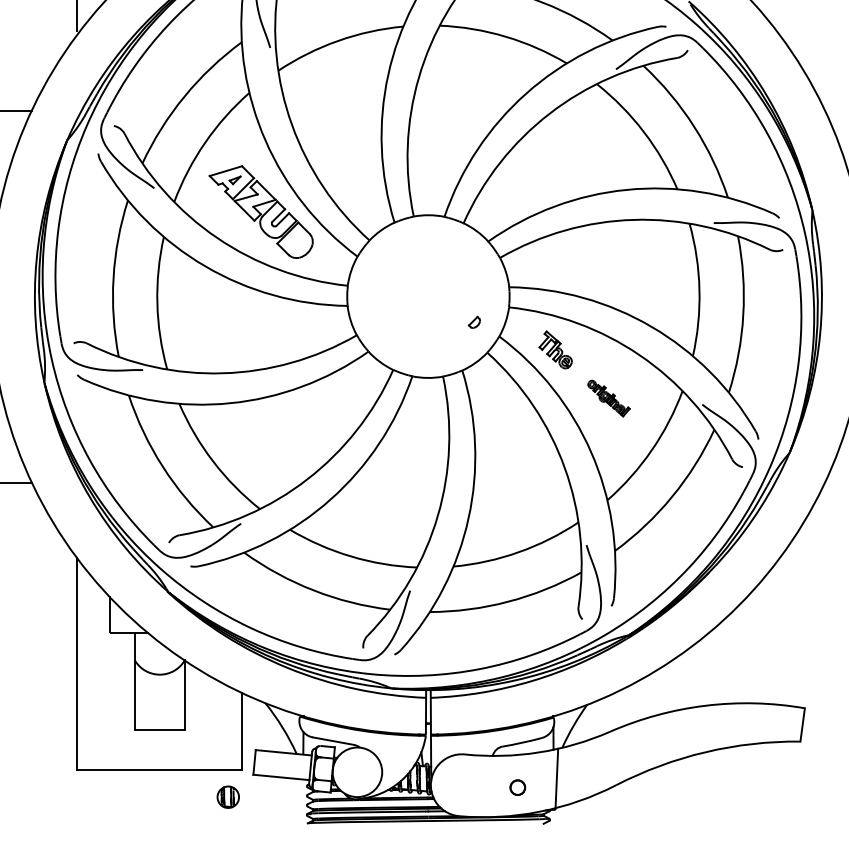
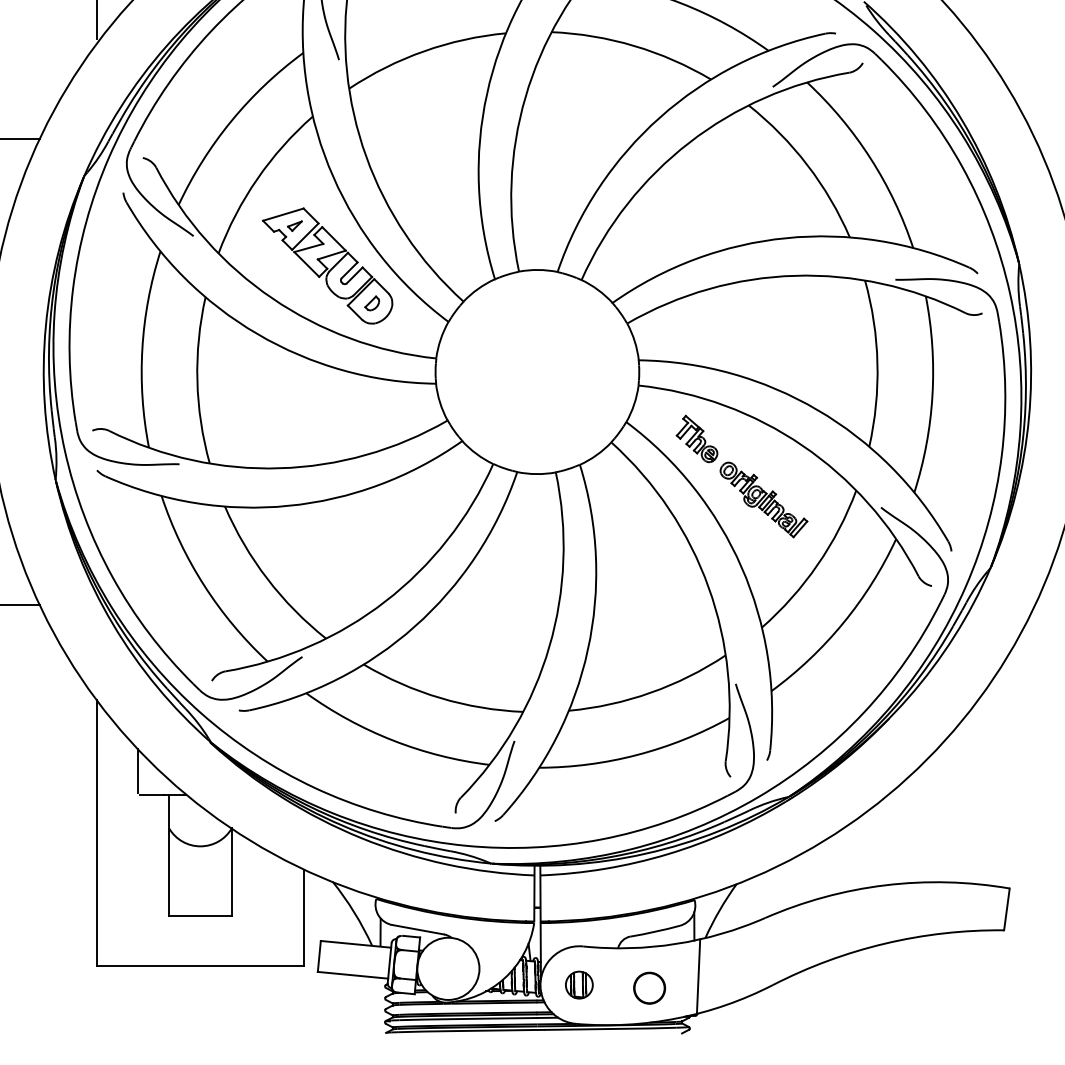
part: (474, 322) -> (372, 303), moved
part: (608, 398) -> (763, 499), size x1.67
circle: (517, 787) -> (649, 987), size x1.67
part: (228, 796) -> (579, 984), moved

